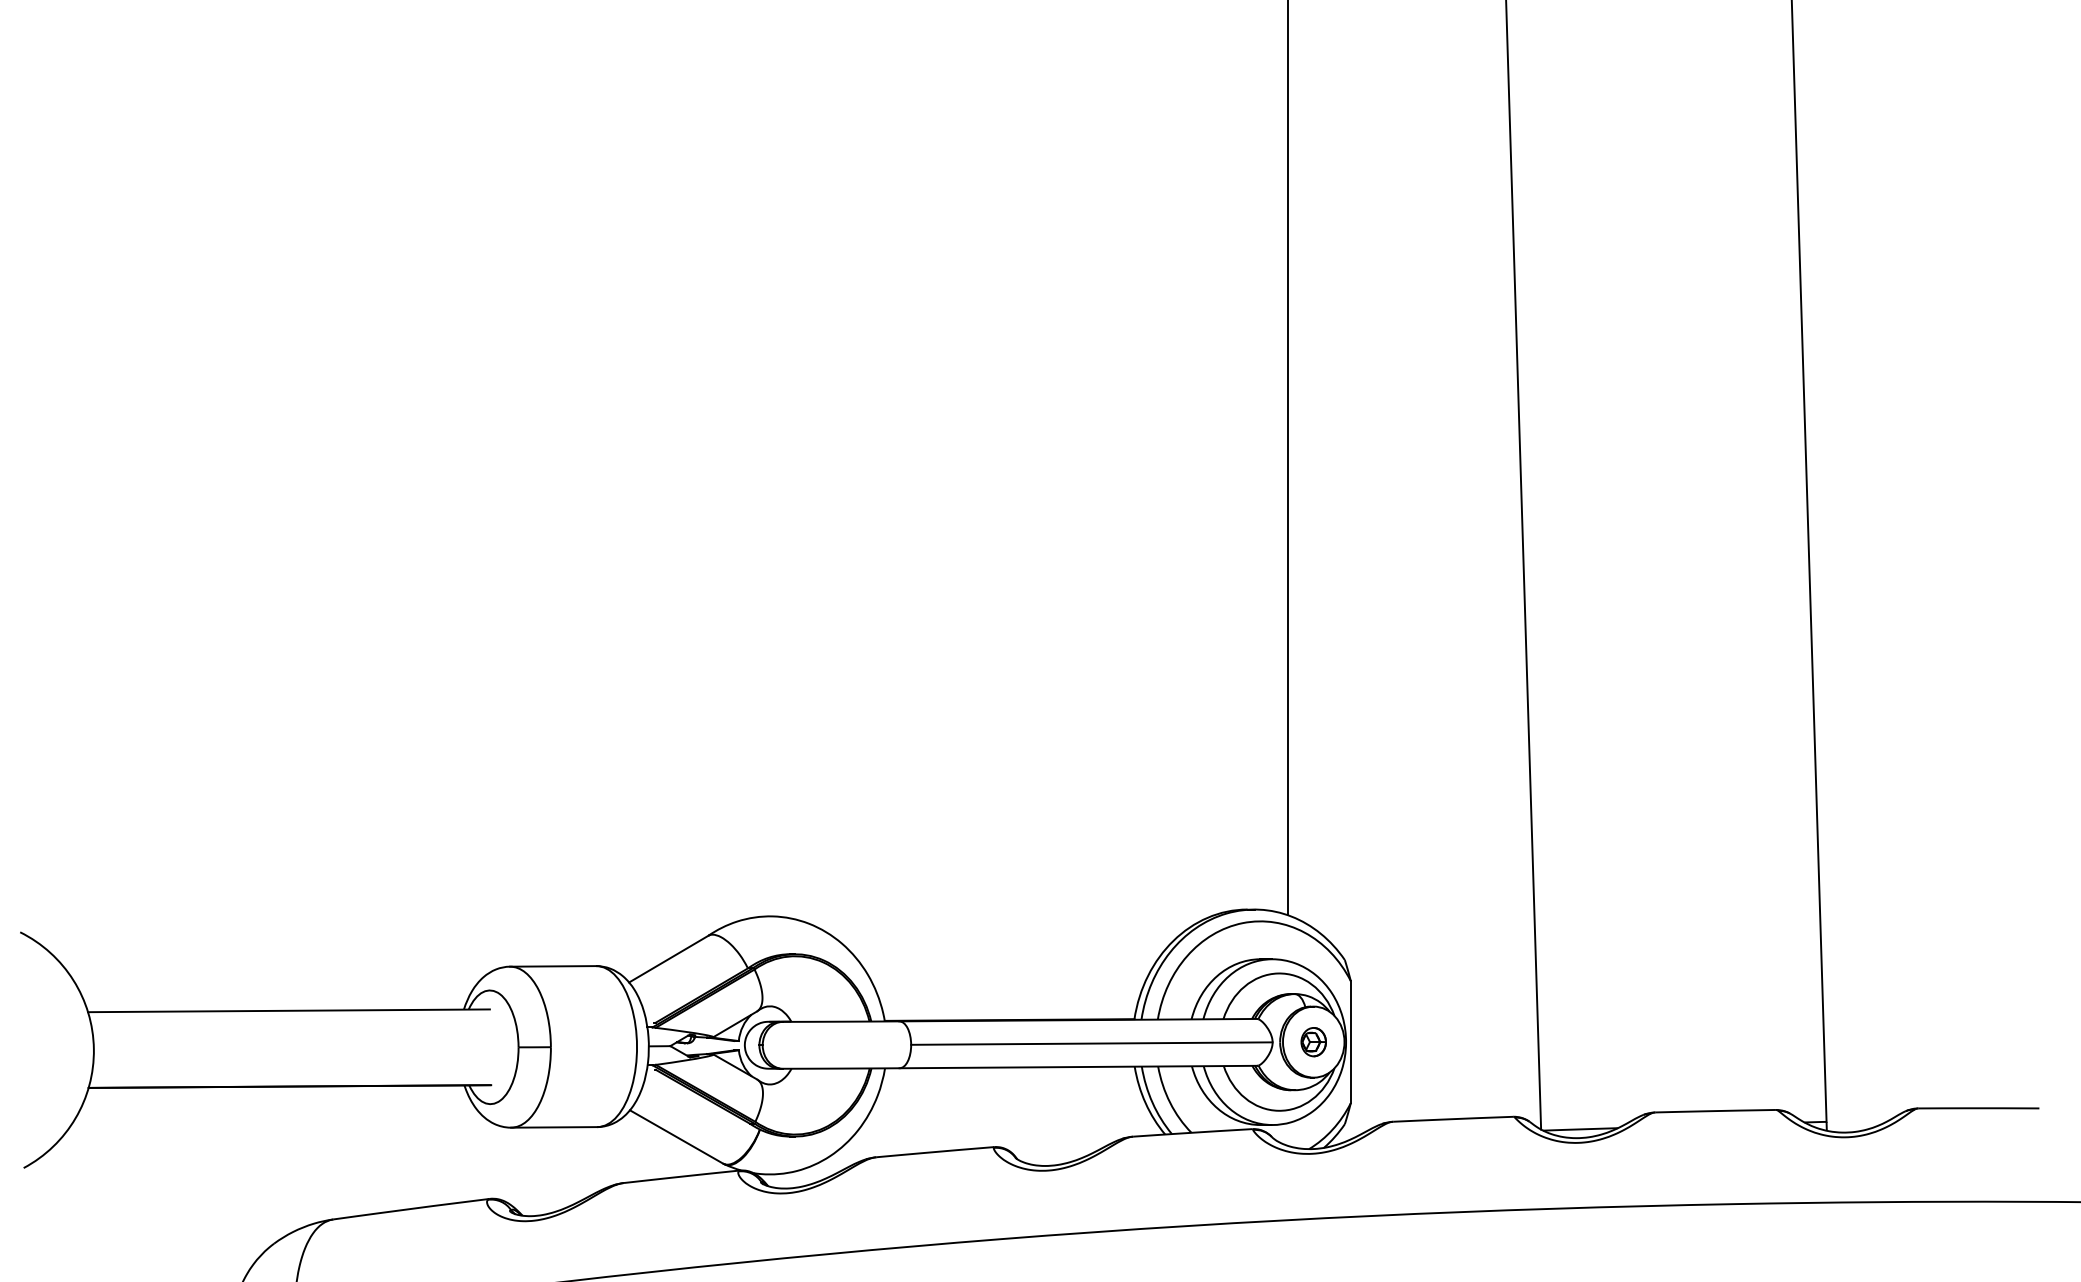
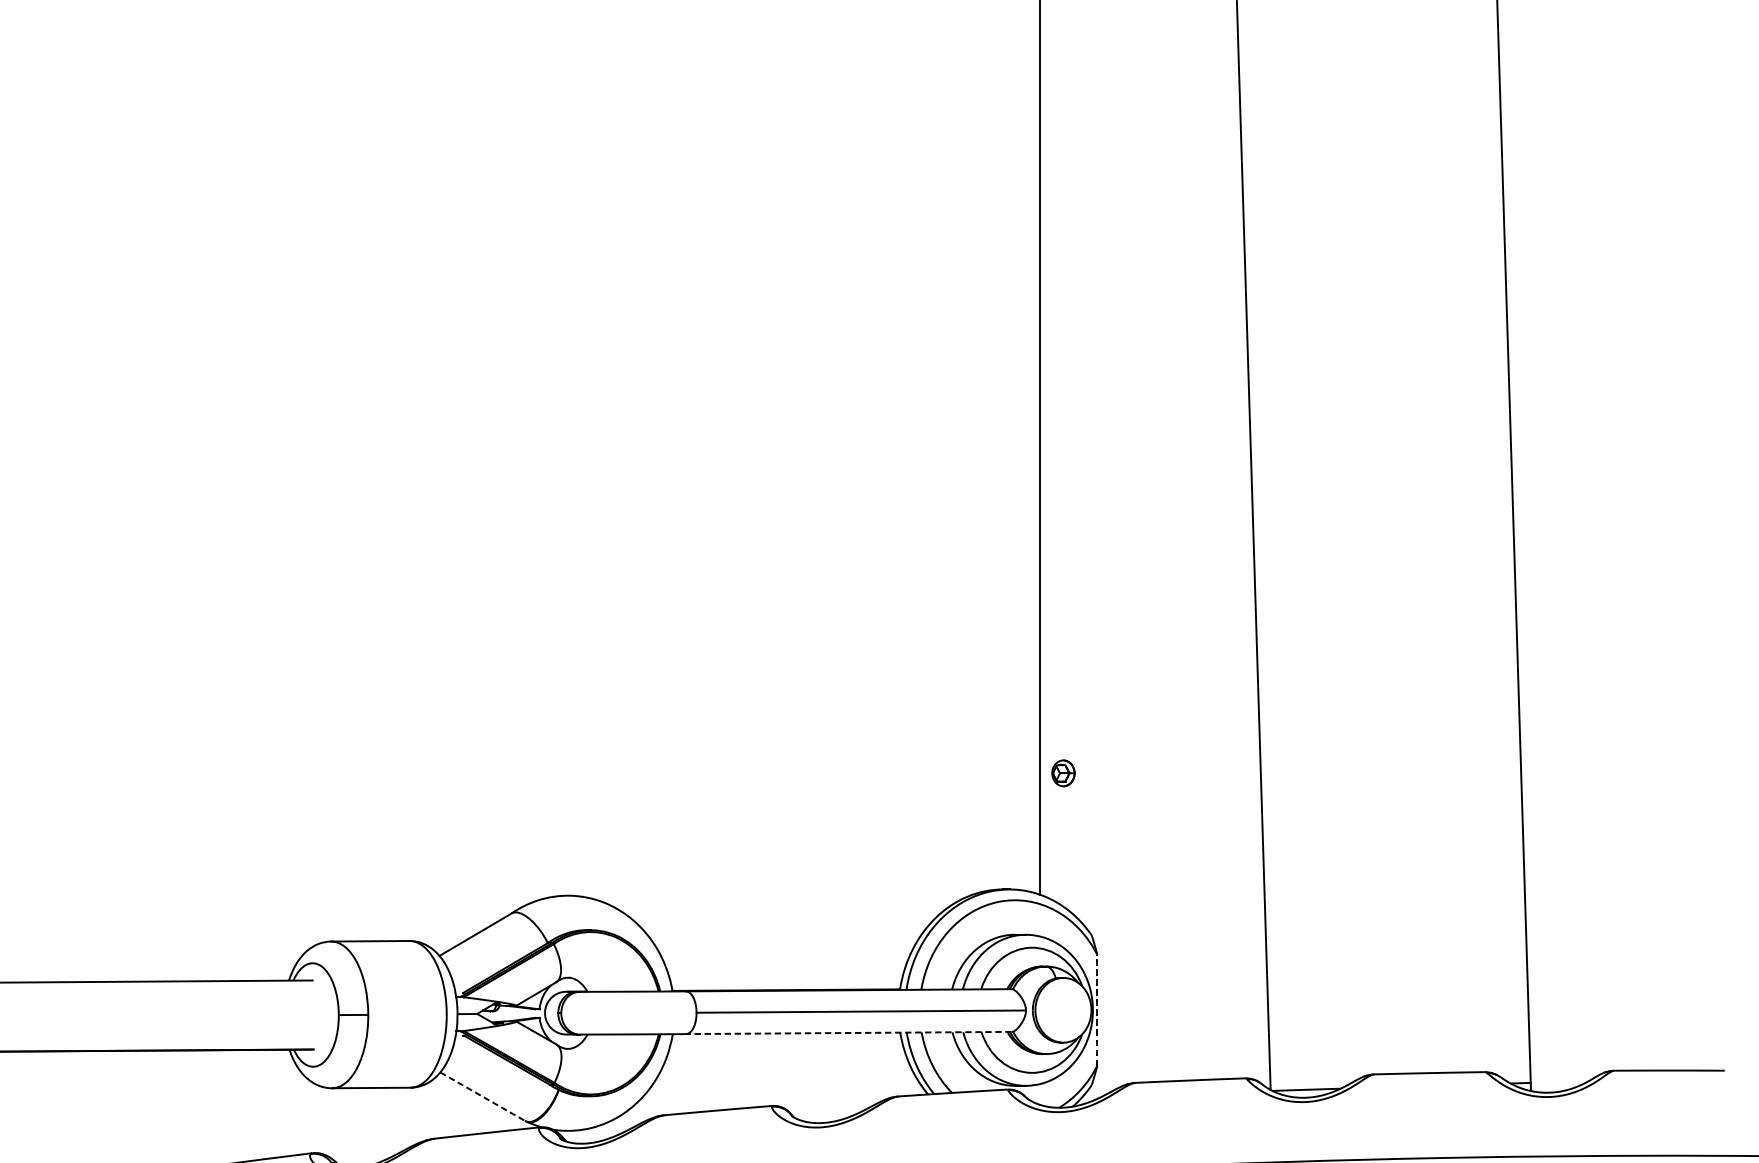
line: (1350, 1041) -> (1096, 1009), solid -> dashed
part: (1313, 1042) -> (1063, 773), moved
line: (1078, 1067) -> (849, 1033), solid -> dashed
line: (676, 1136) -> (482, 1096), solid -> dashed

